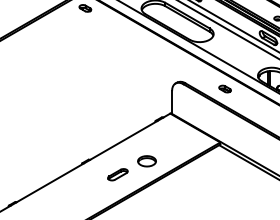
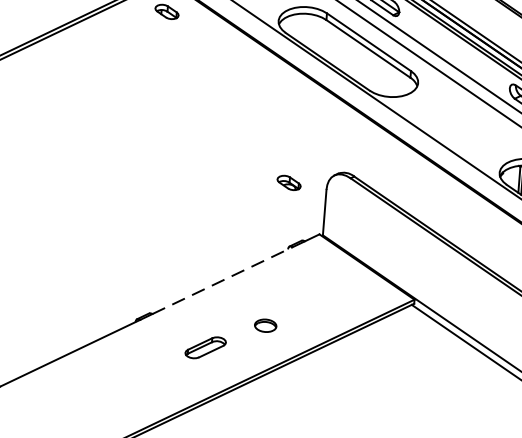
part: (224, 88) -> (287, 181), moved
line: (123, 140) -> (222, 280), solid -> dashed
part: (146, 161) -> (264, 325), size x0.6

